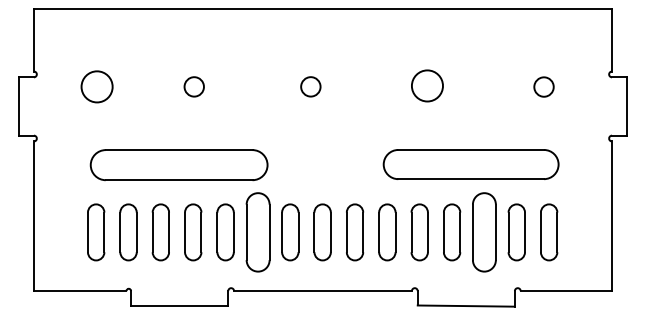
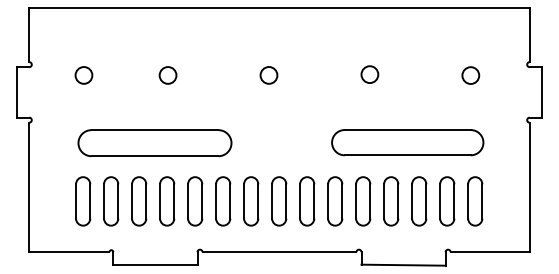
circle: (427, 85) -> (369, 74), size x0.62
circle: (96, 86) -> (83, 75), size x0.62
part: (257, 232) -> (222, 201), size x0.71
part: (484, 232) -> (419, 201), size x0.71

